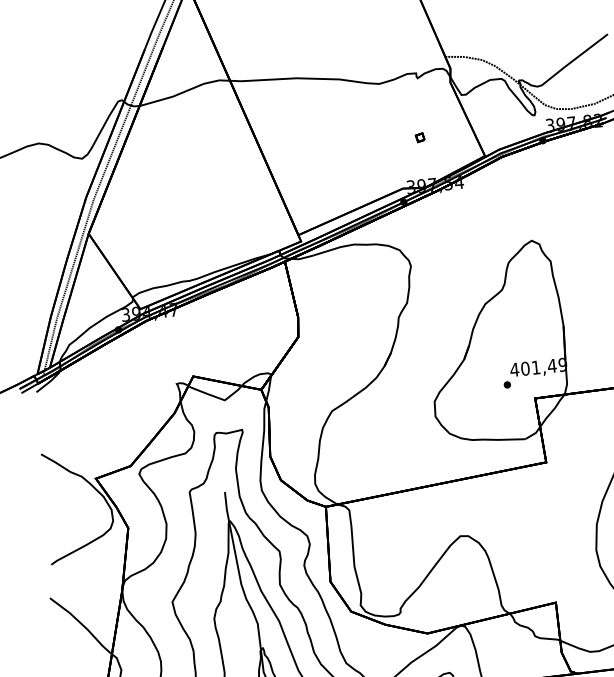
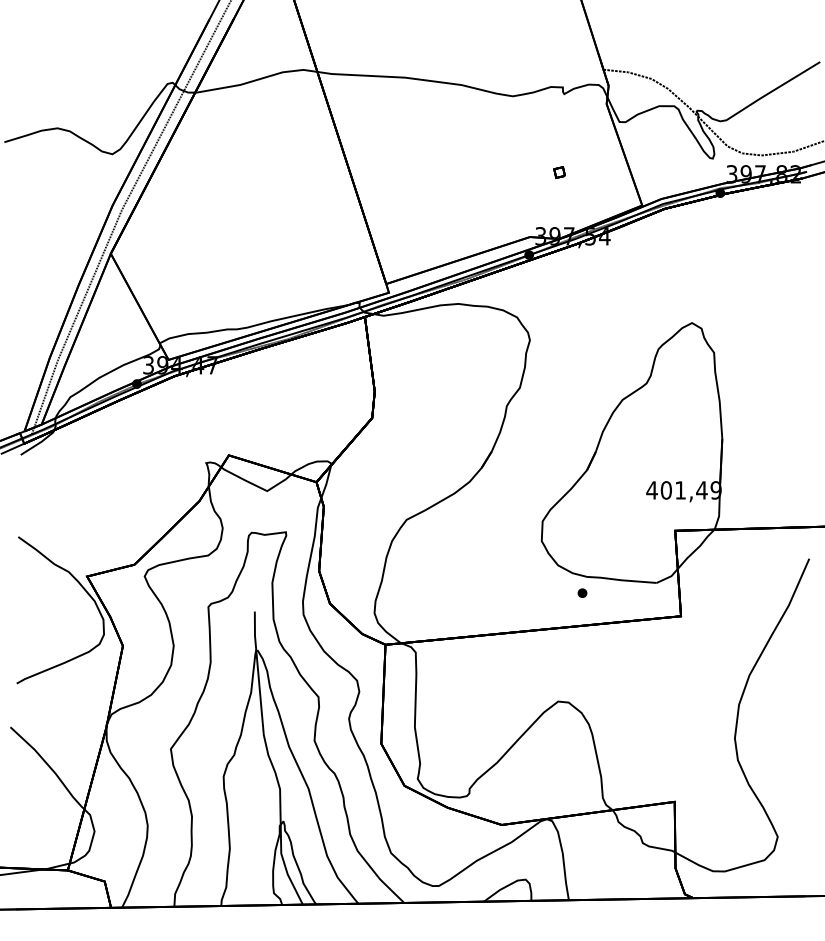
part: (507, 384) -> (582, 592), moved

